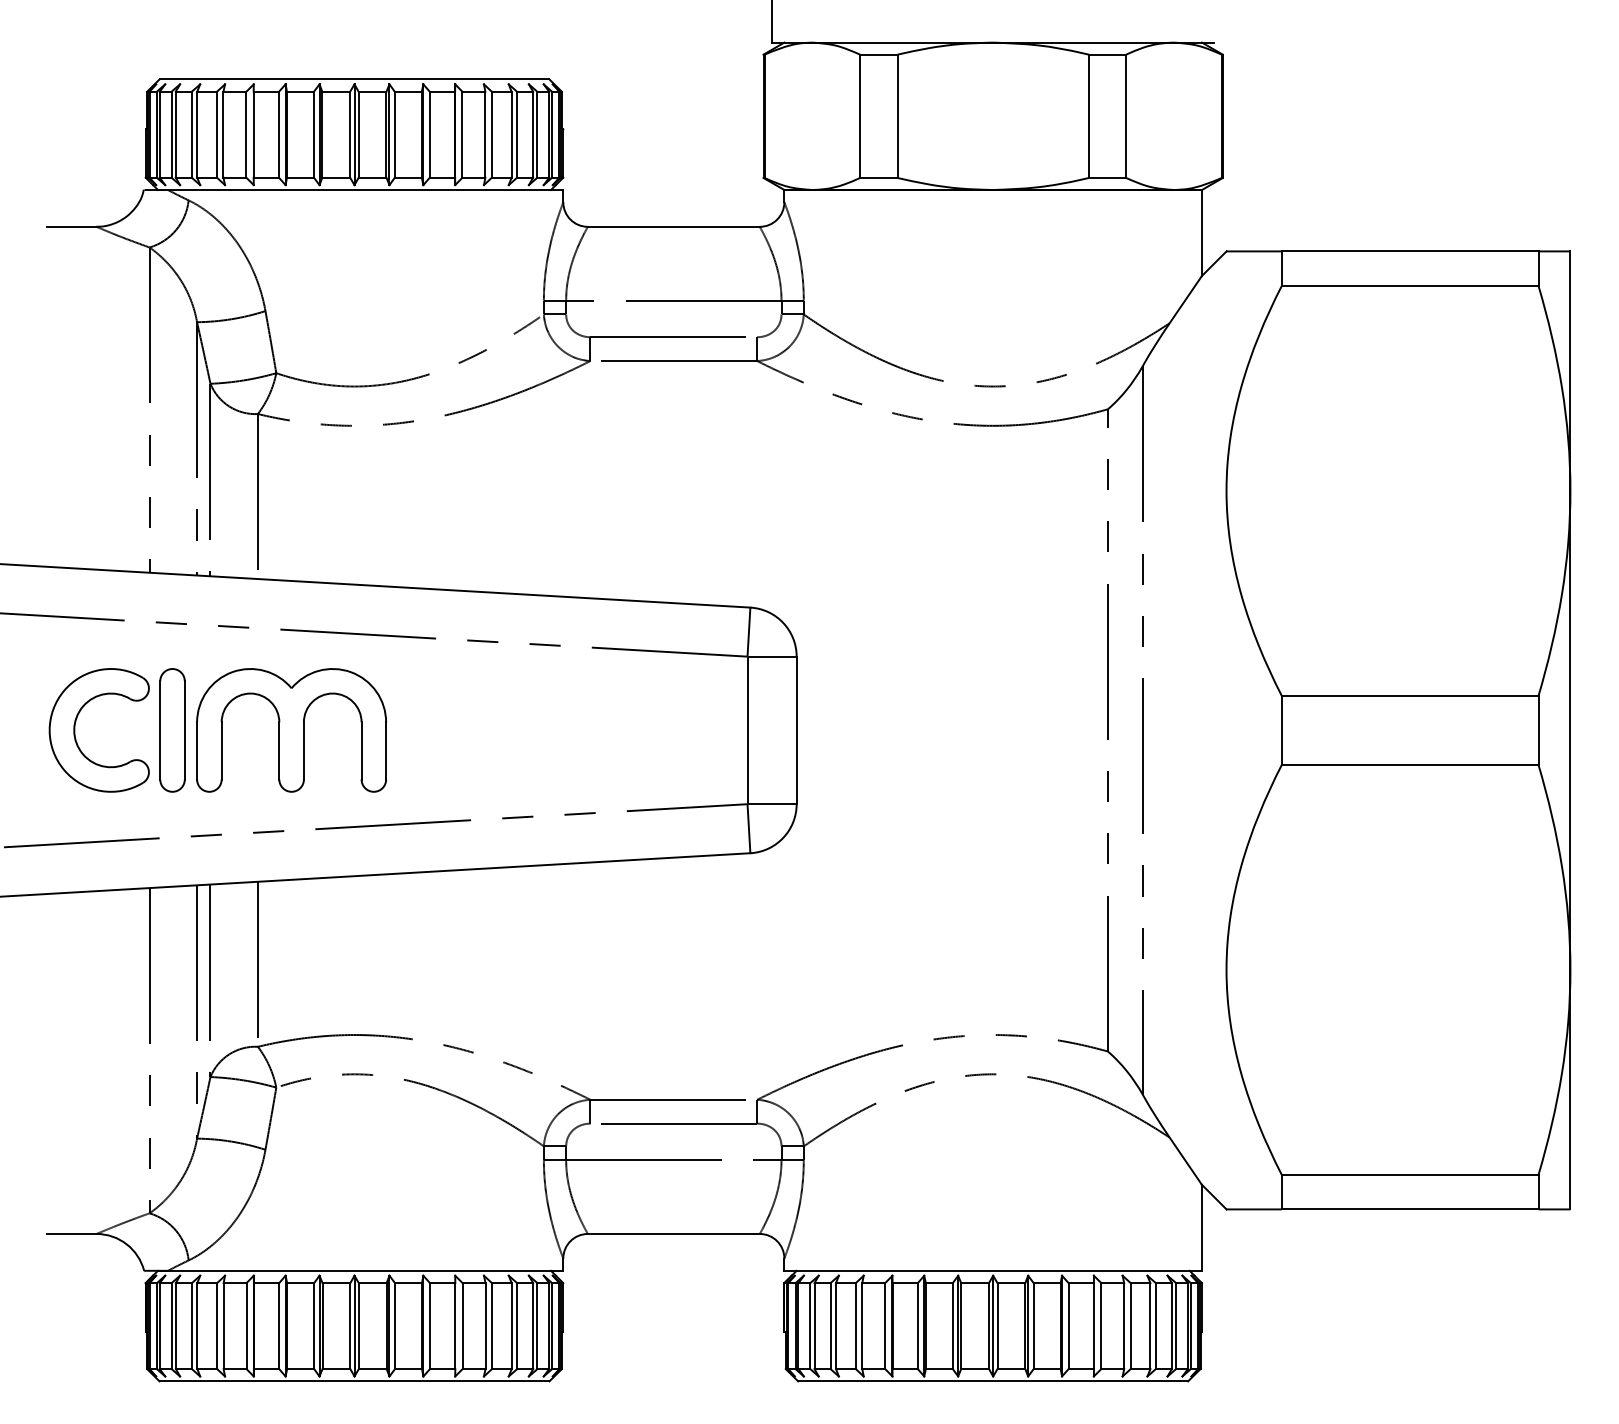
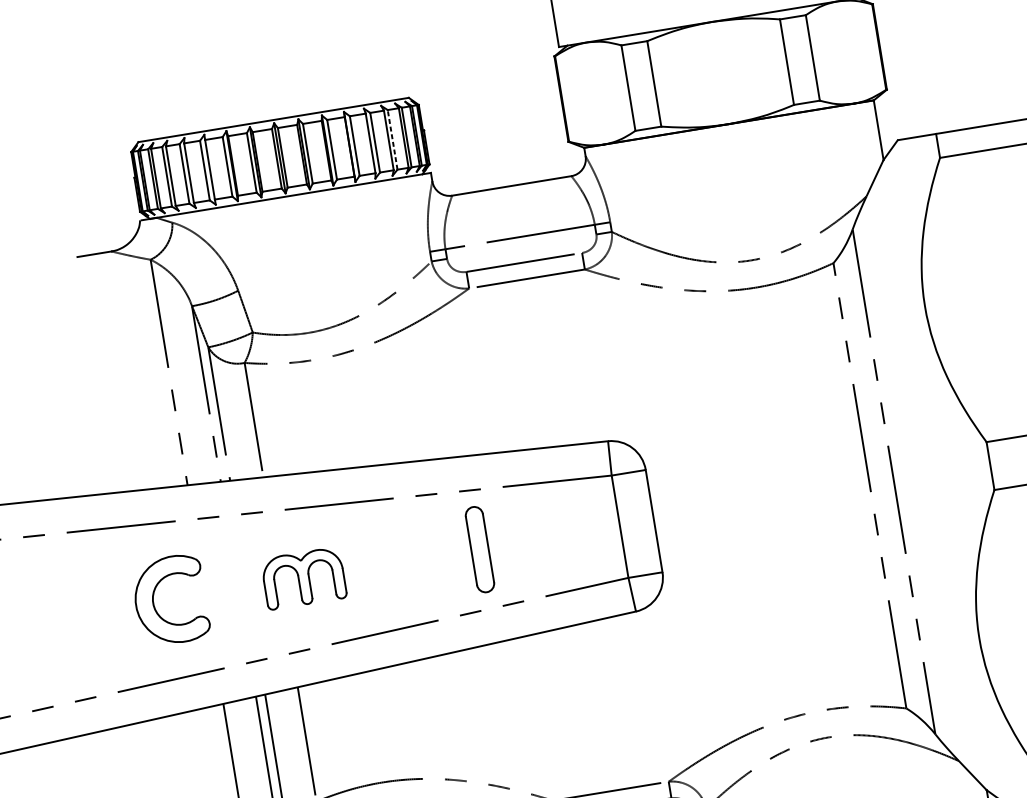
line: (517, 134) -> (392, 139), solid -> dashed
part: (172, 730) -> (479, 549), moved
part: (291, 730) -> (303, 578), size x0.6

